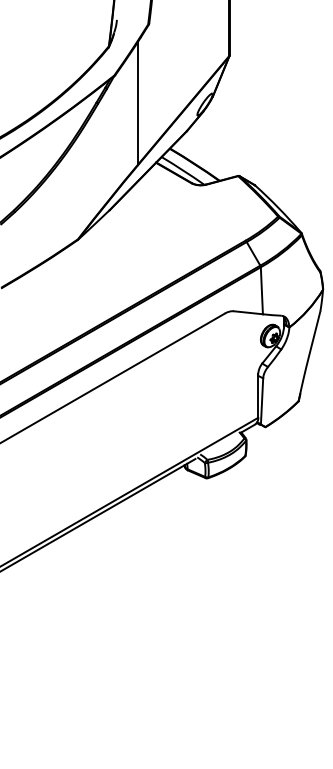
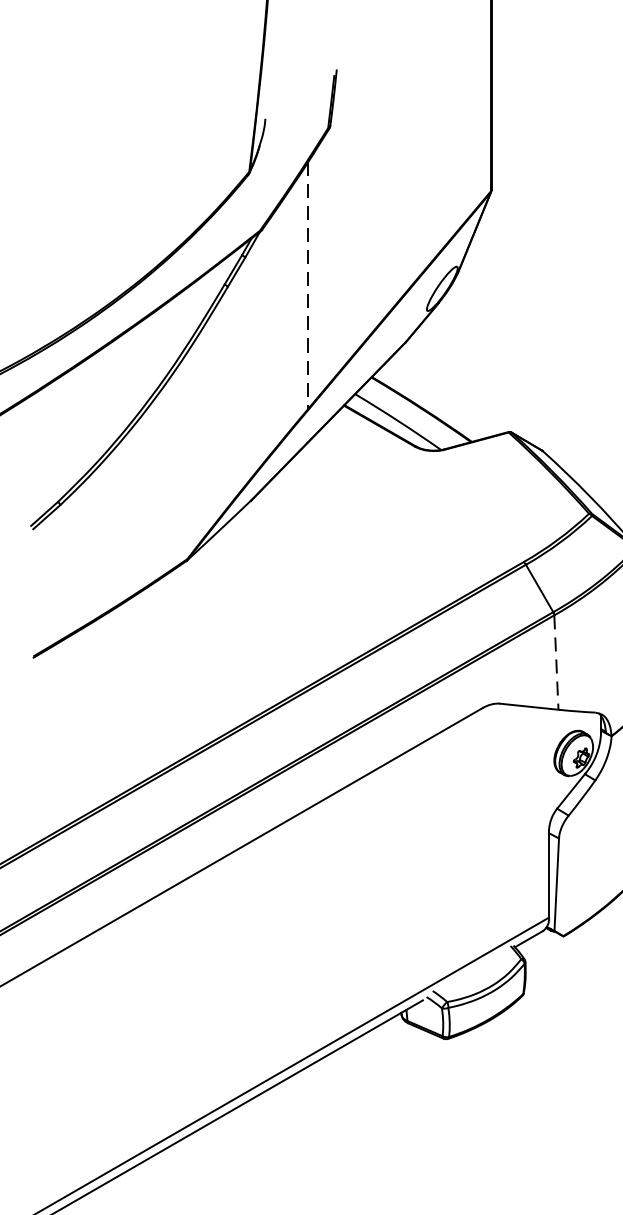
line: (138, 102) -> (308, 284), solid -> dashed
line: (261, 290) -> (555, 662), solid -> dashed

